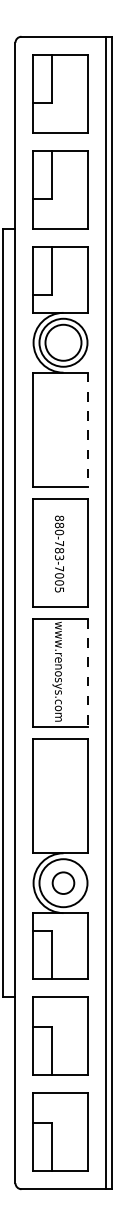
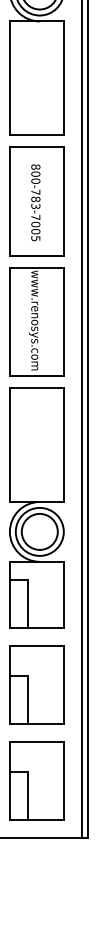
line: (87, 430) -> (63, 79), dashed -> solid
text: (59, 525) -> (35, 174), 880-783-7005 -> 800-783-7005
line: (87, 673) -> (63, 322), dashed -> solid
circle: (63, 883) -> (39, 532), size x1.67

